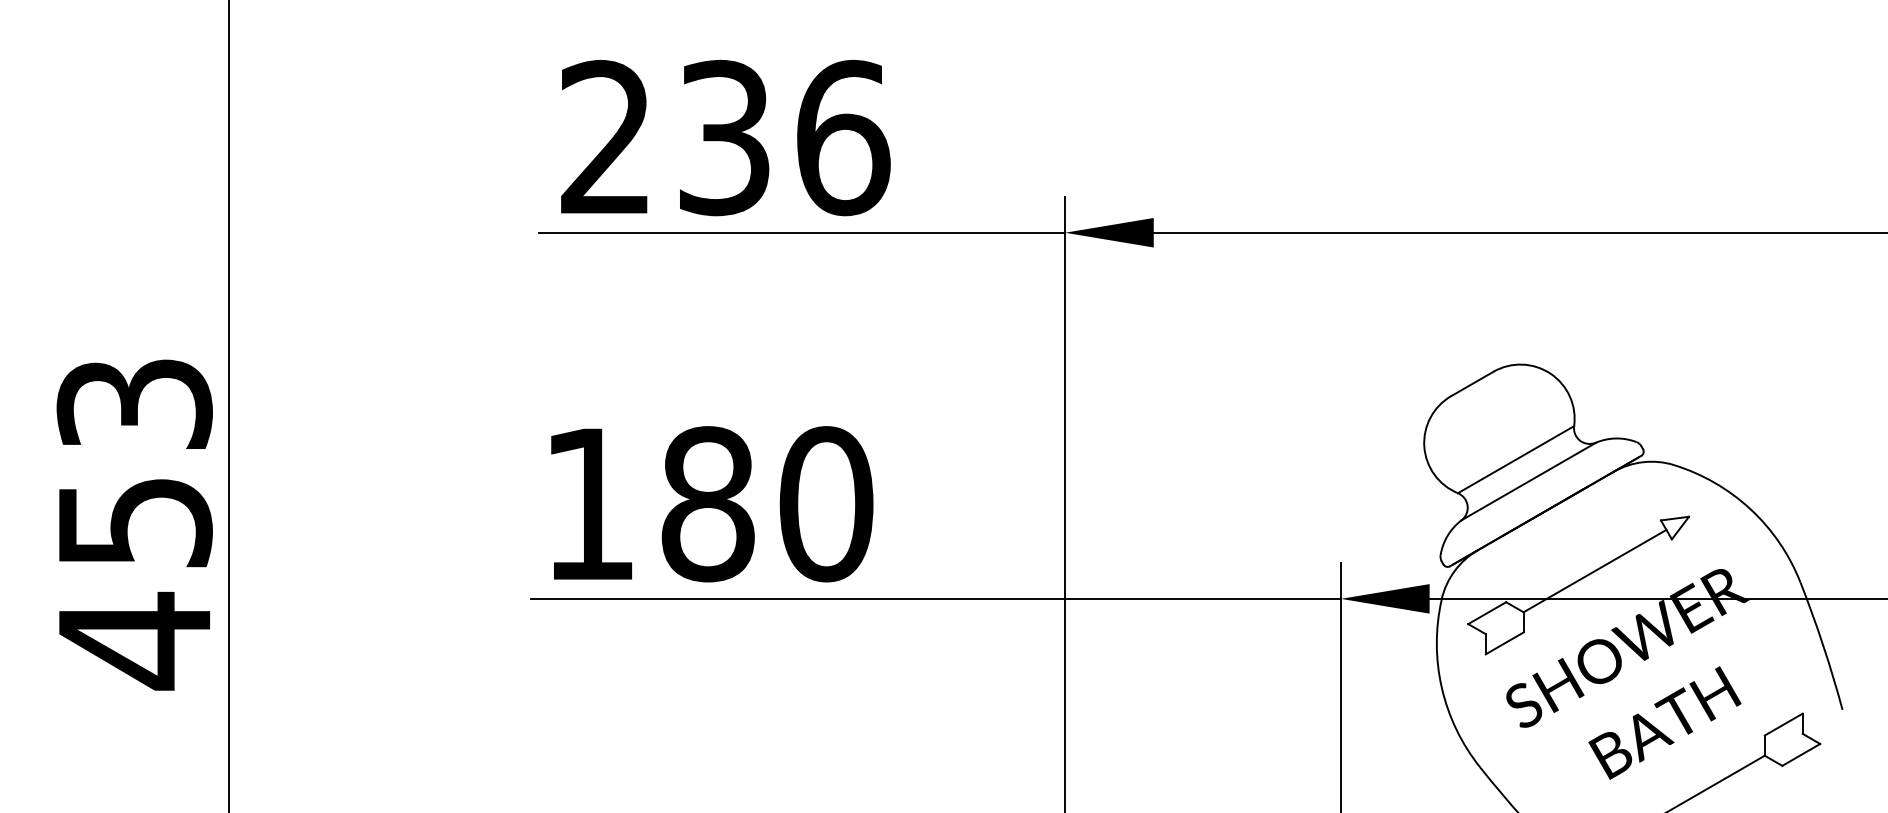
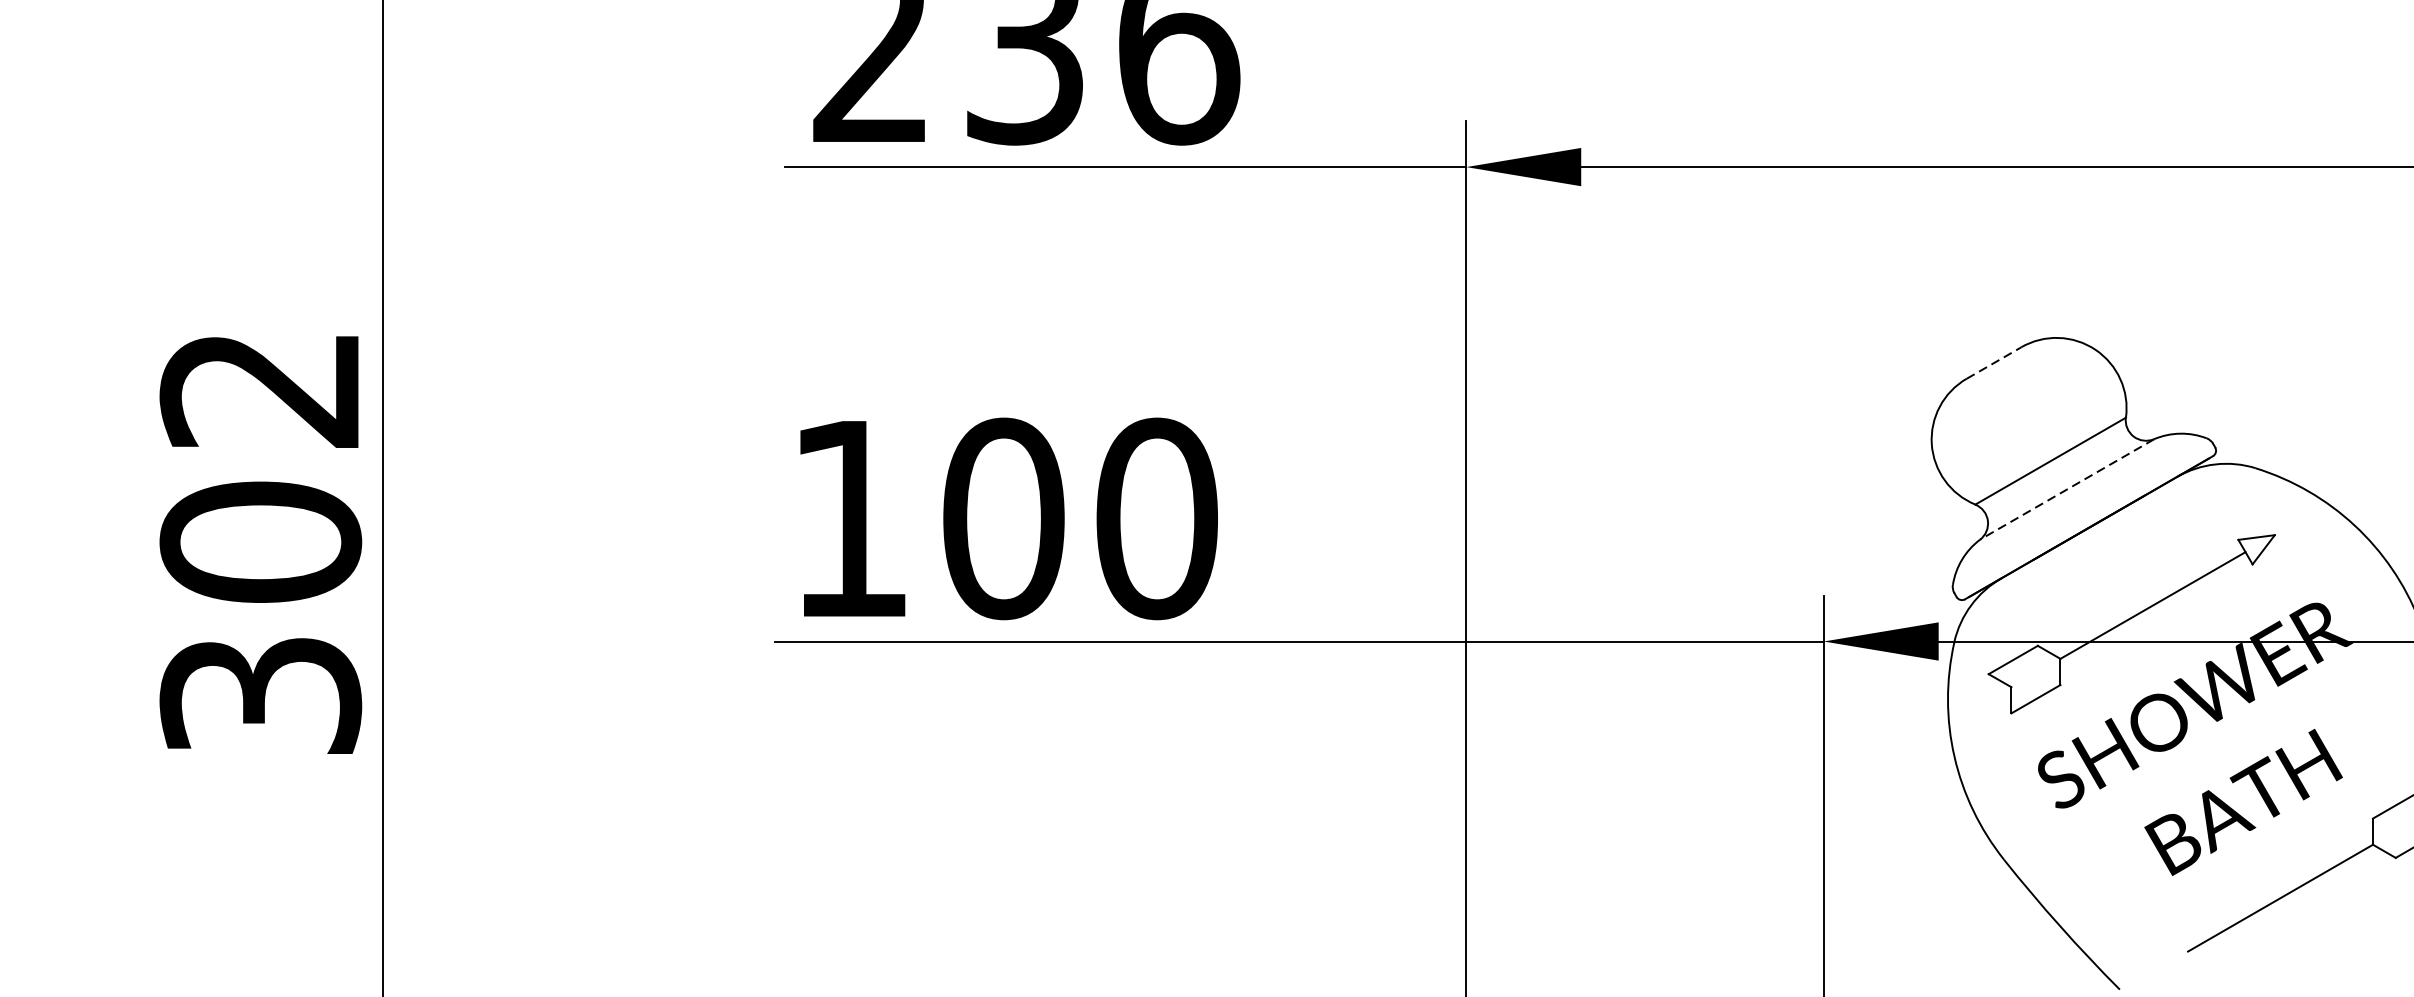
line: (1472, 383) -> (1994, 362), solid -> dashed
line: (1528, 481) -> (2066, 489), solid -> dashed
text: (708, 504) -> (1004, 519), 180 -> 100
text: (134, 524) -> (260, 545), 453 -> 302

